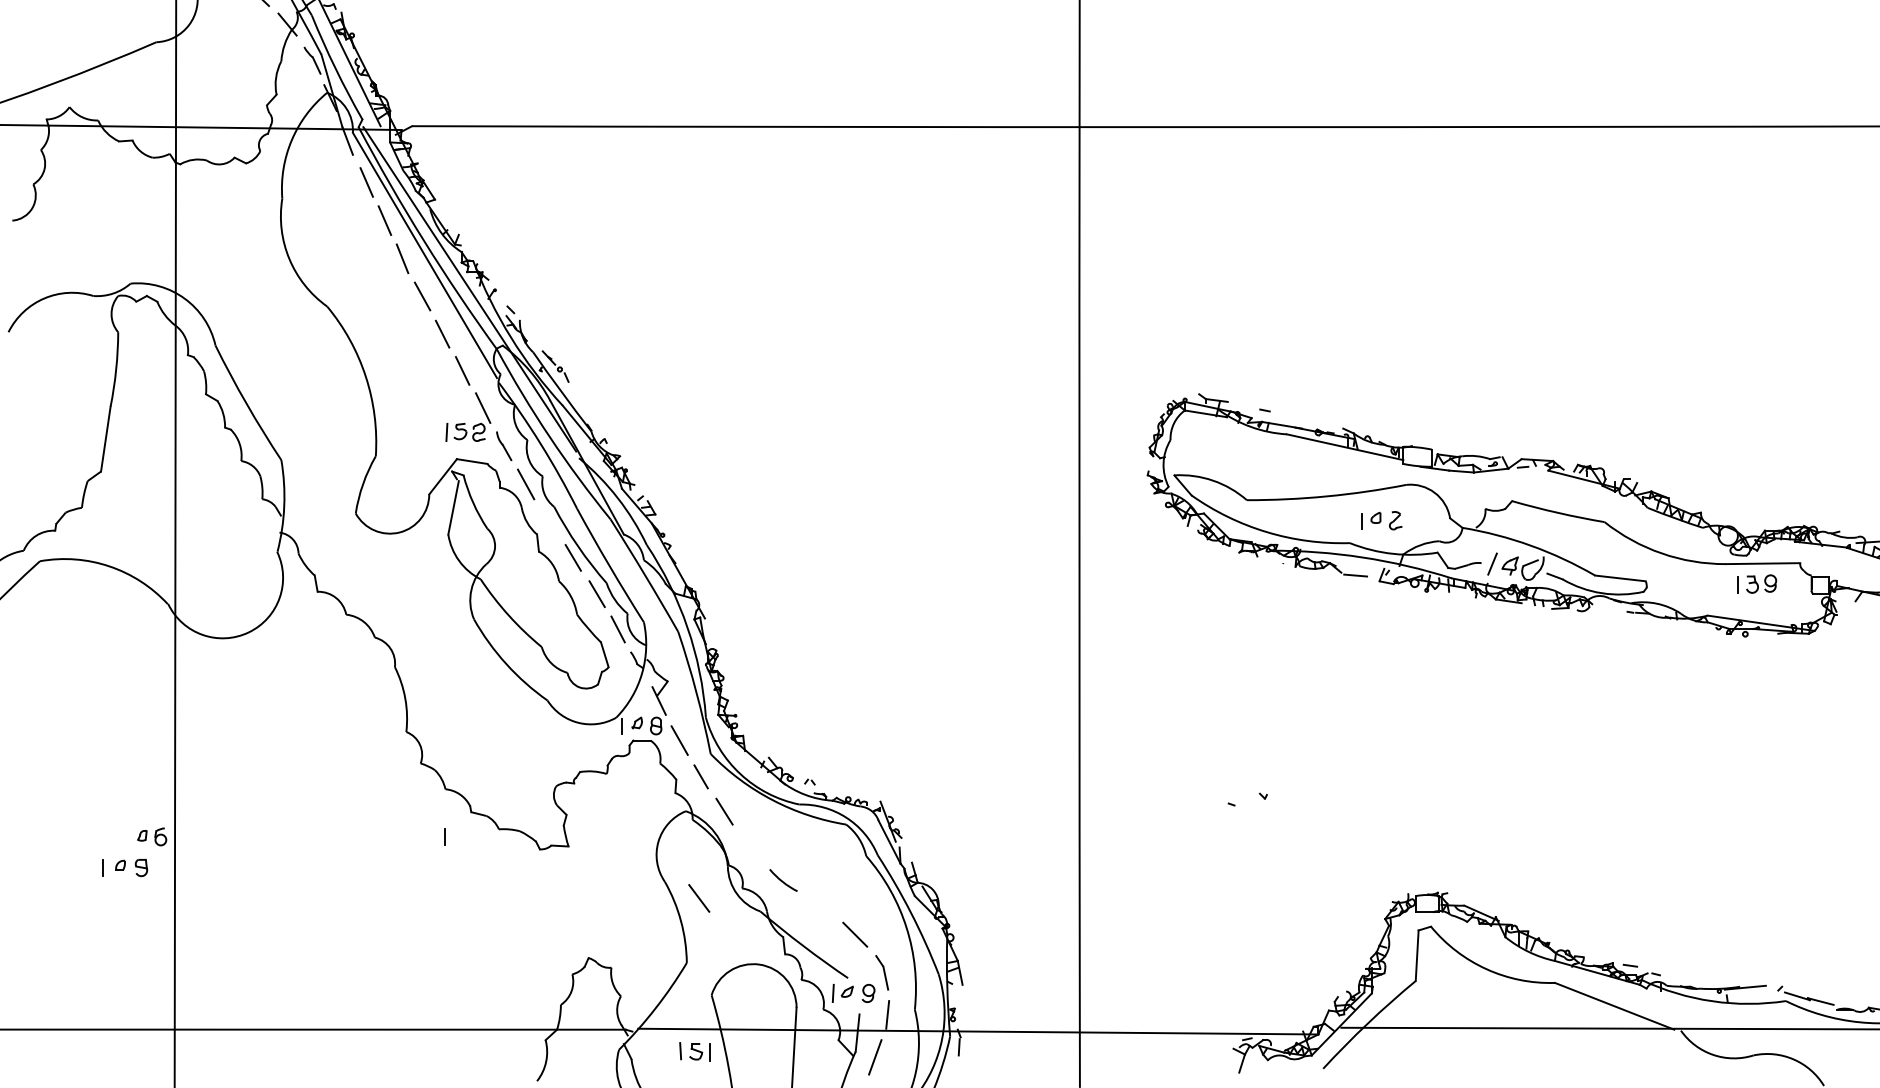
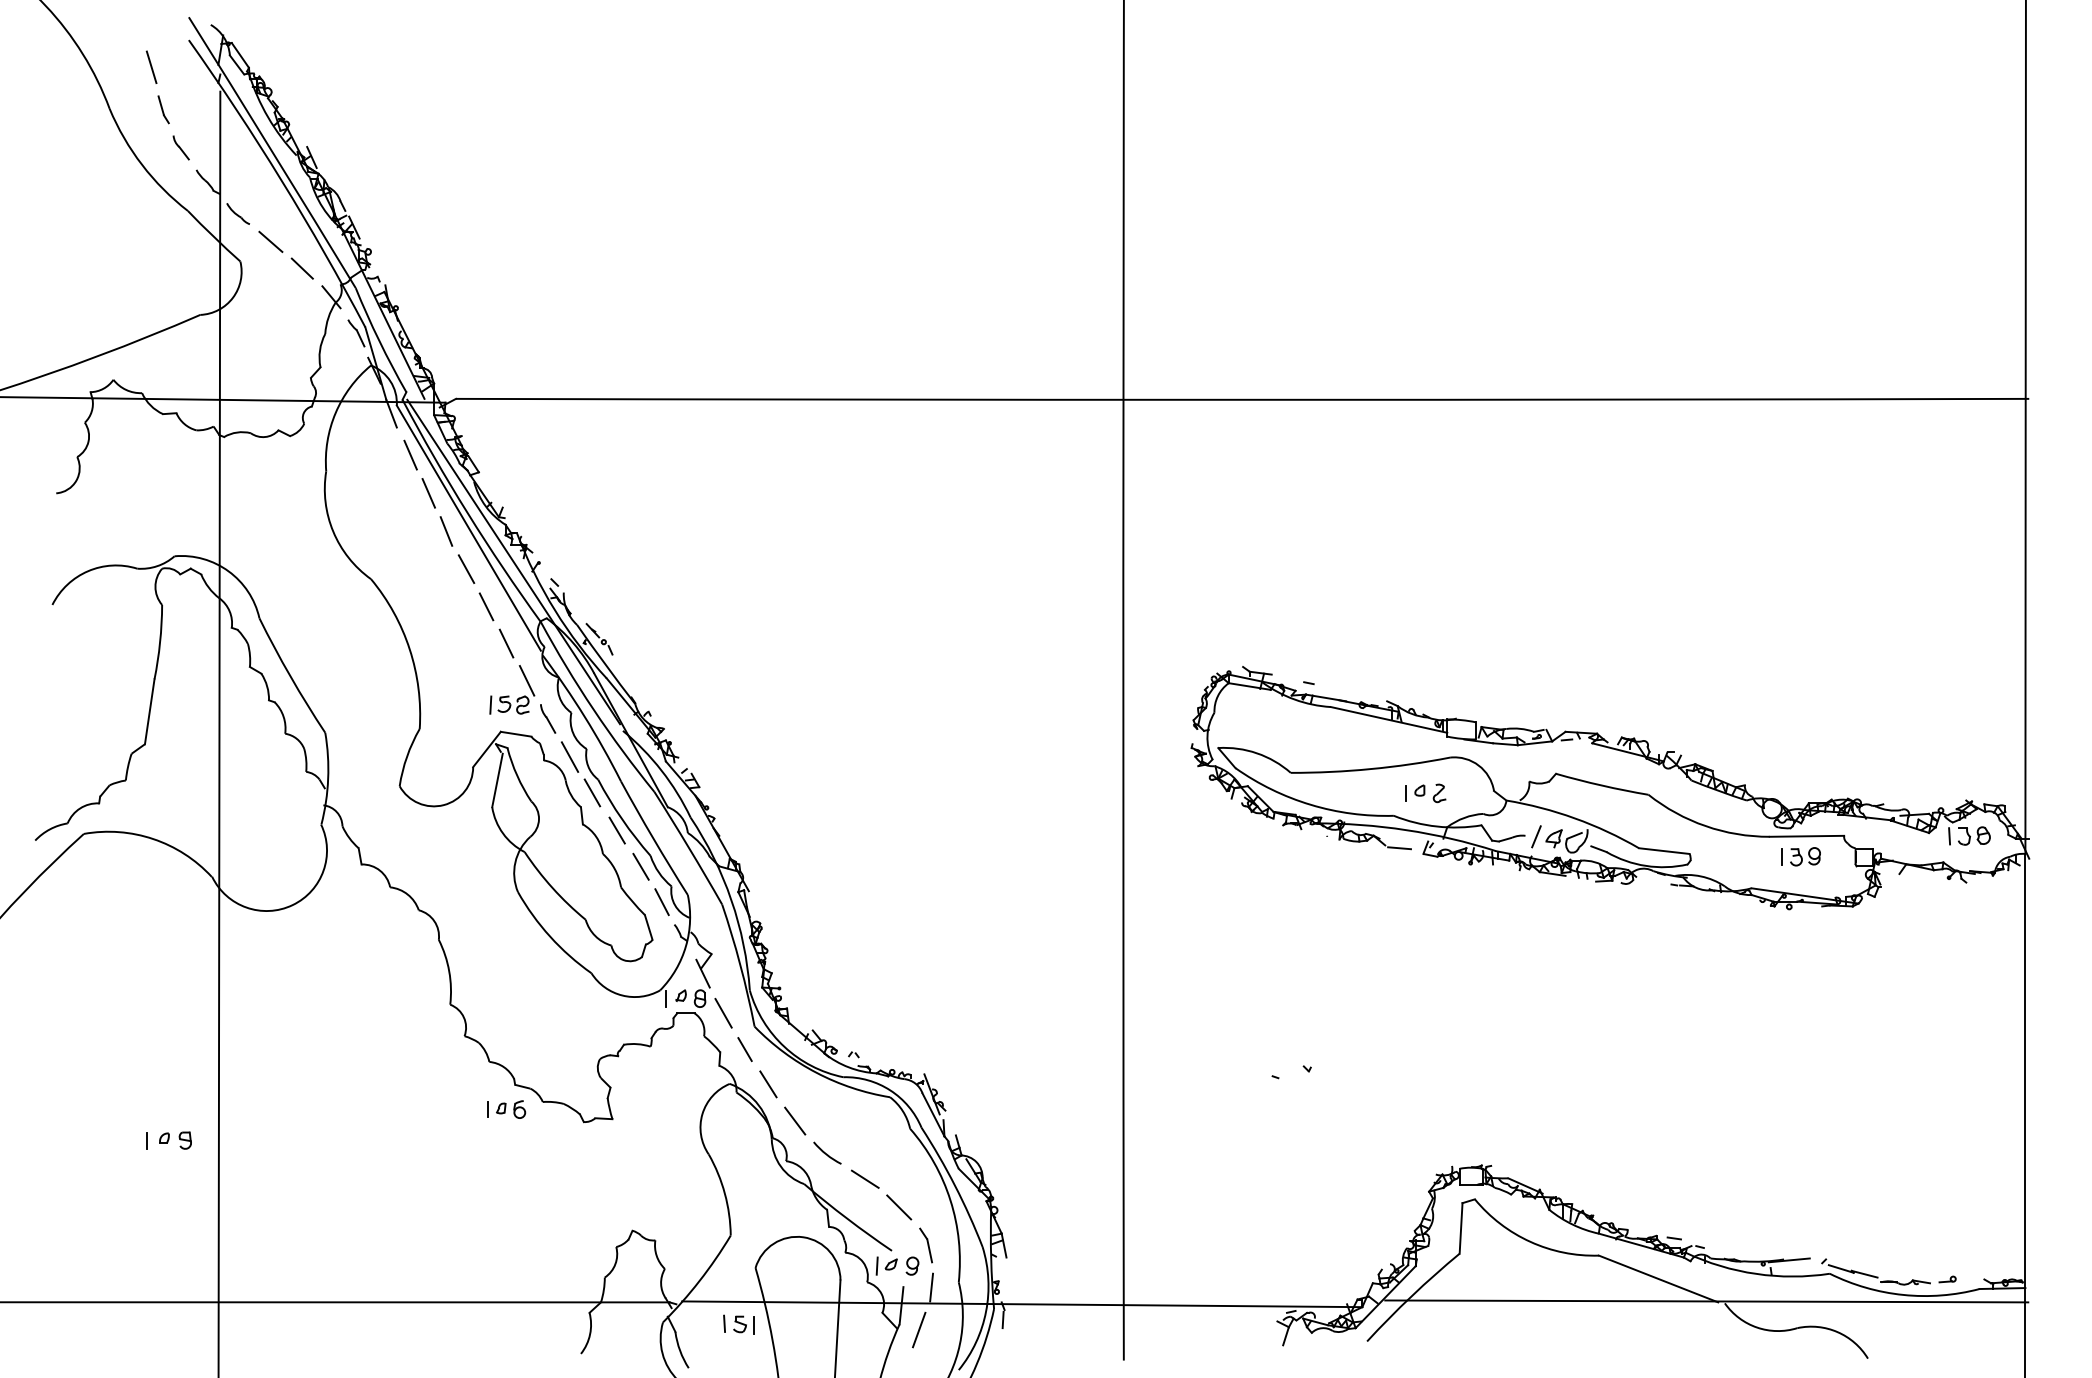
line: (548, 519) -> (592, 792), added
part: (152, 836) -> (511, 1109), moved
line: (699, 897) -> (795, 1120), moved
line: (821, 905) -> (865, 1178), added

